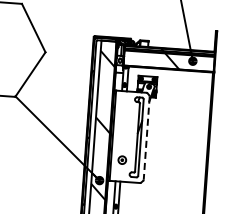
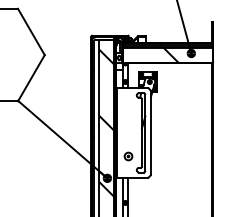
line: (147, 138) -> (151, 133), dashed -> solid

